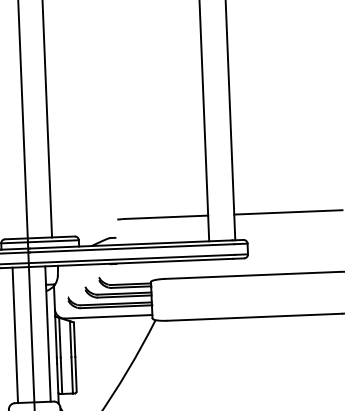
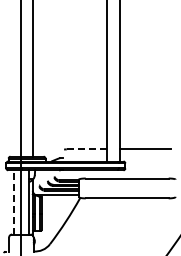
line: (166, 217) -> (87, 149), solid -> dashed
line: (15, 333) -> (13, 201), solid -> dashed

